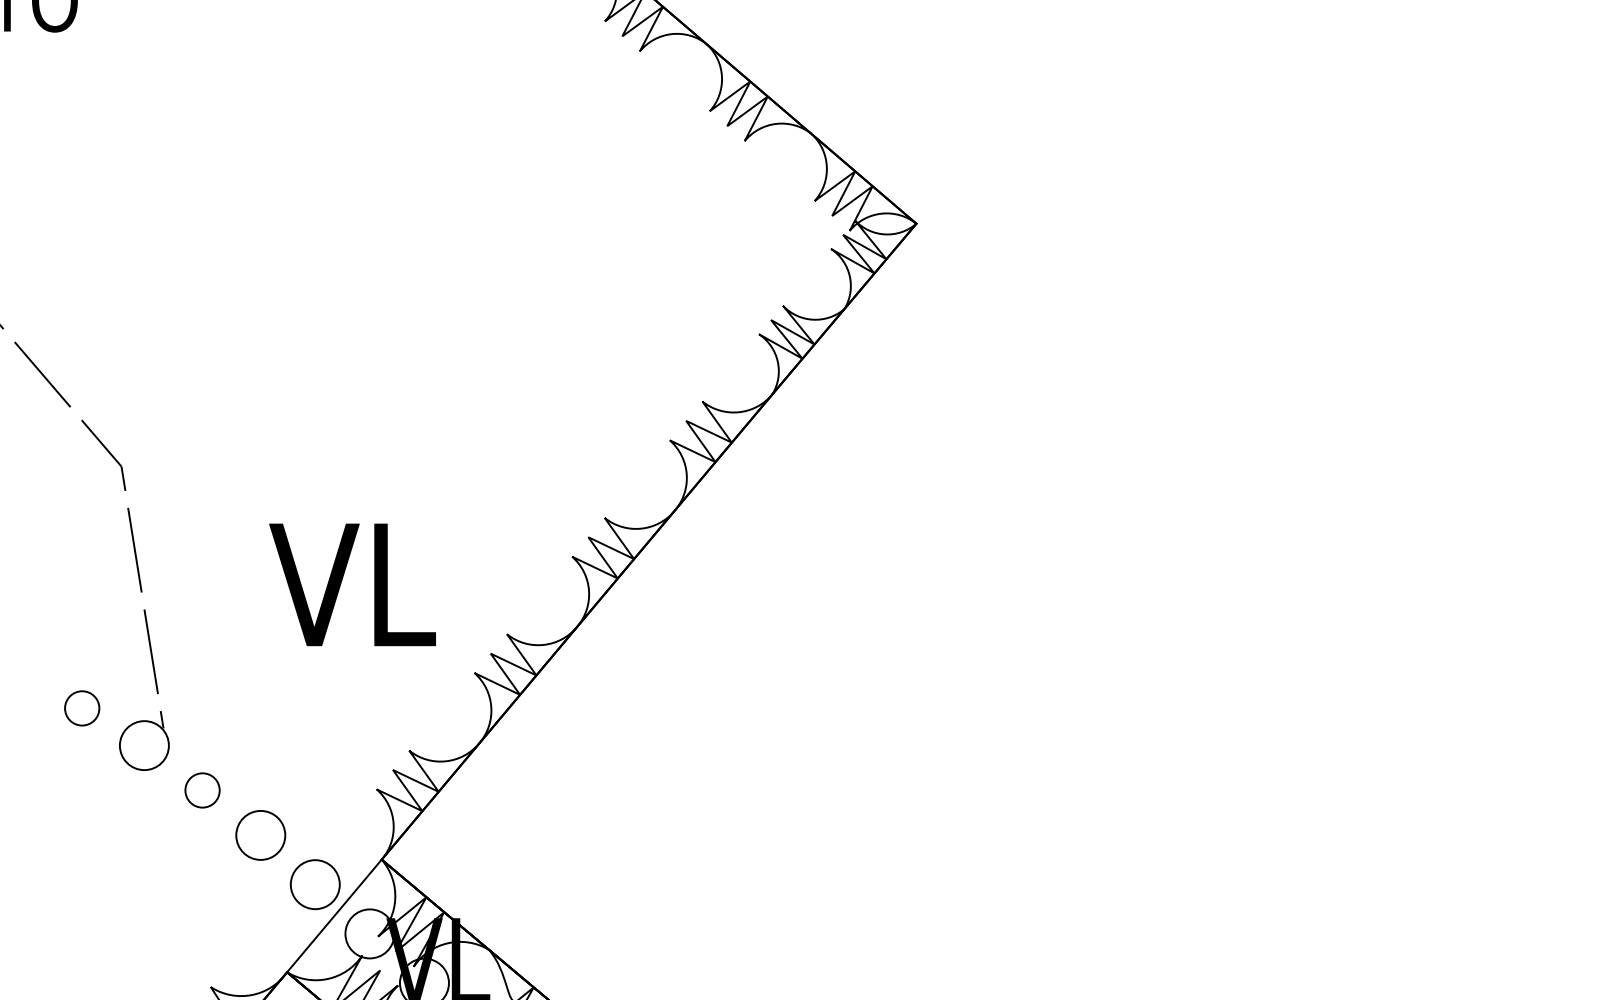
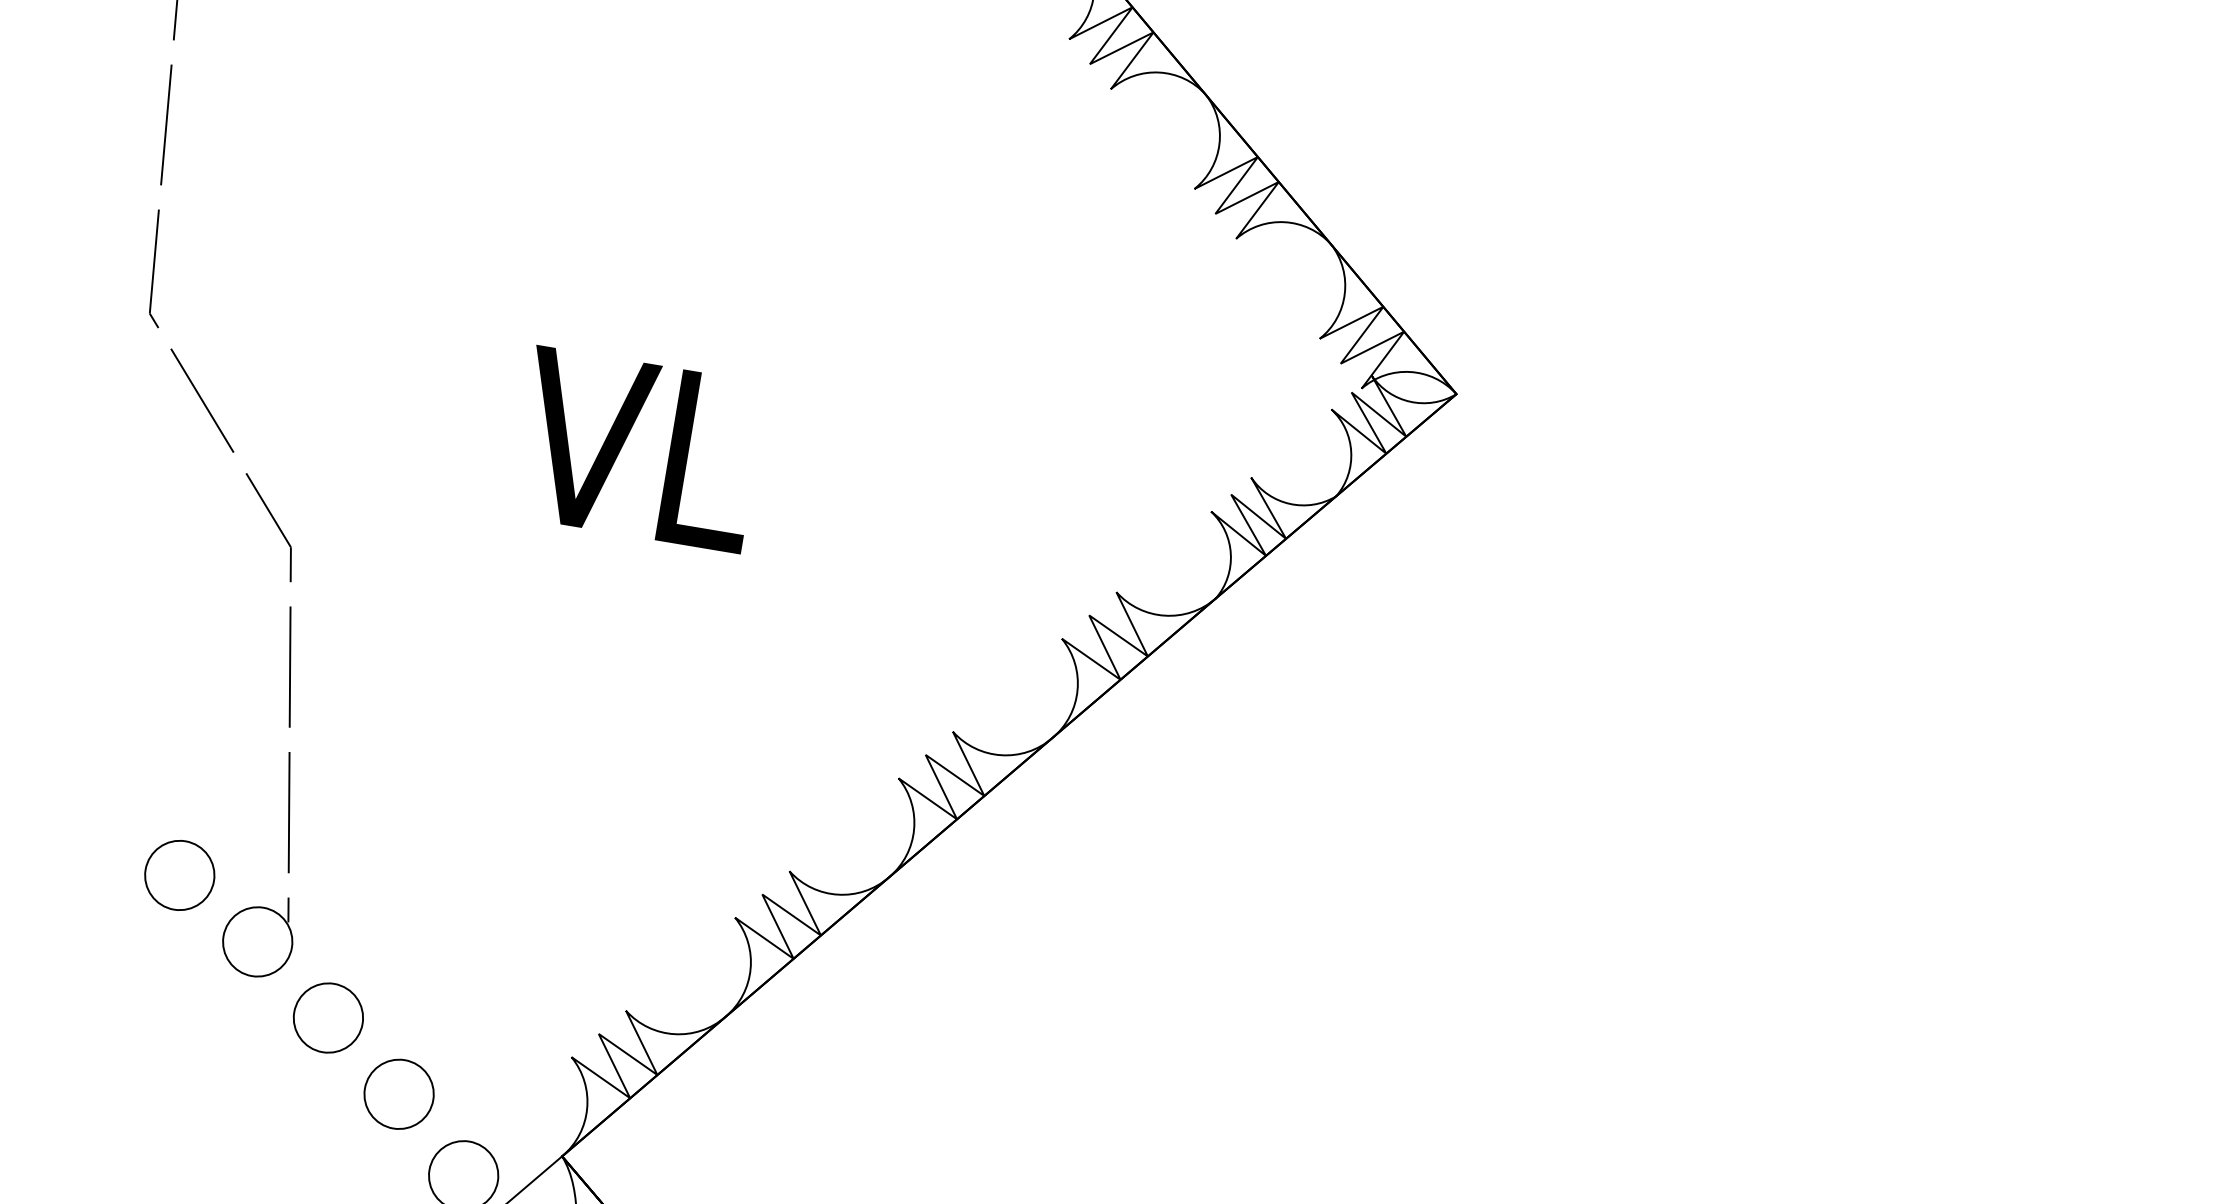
text: (352, 584) -> (638, 449), moved
part: (81, 708) -> (178, 875), size x1.43
part: (202, 790) -> (328, 1018), size x1.43

